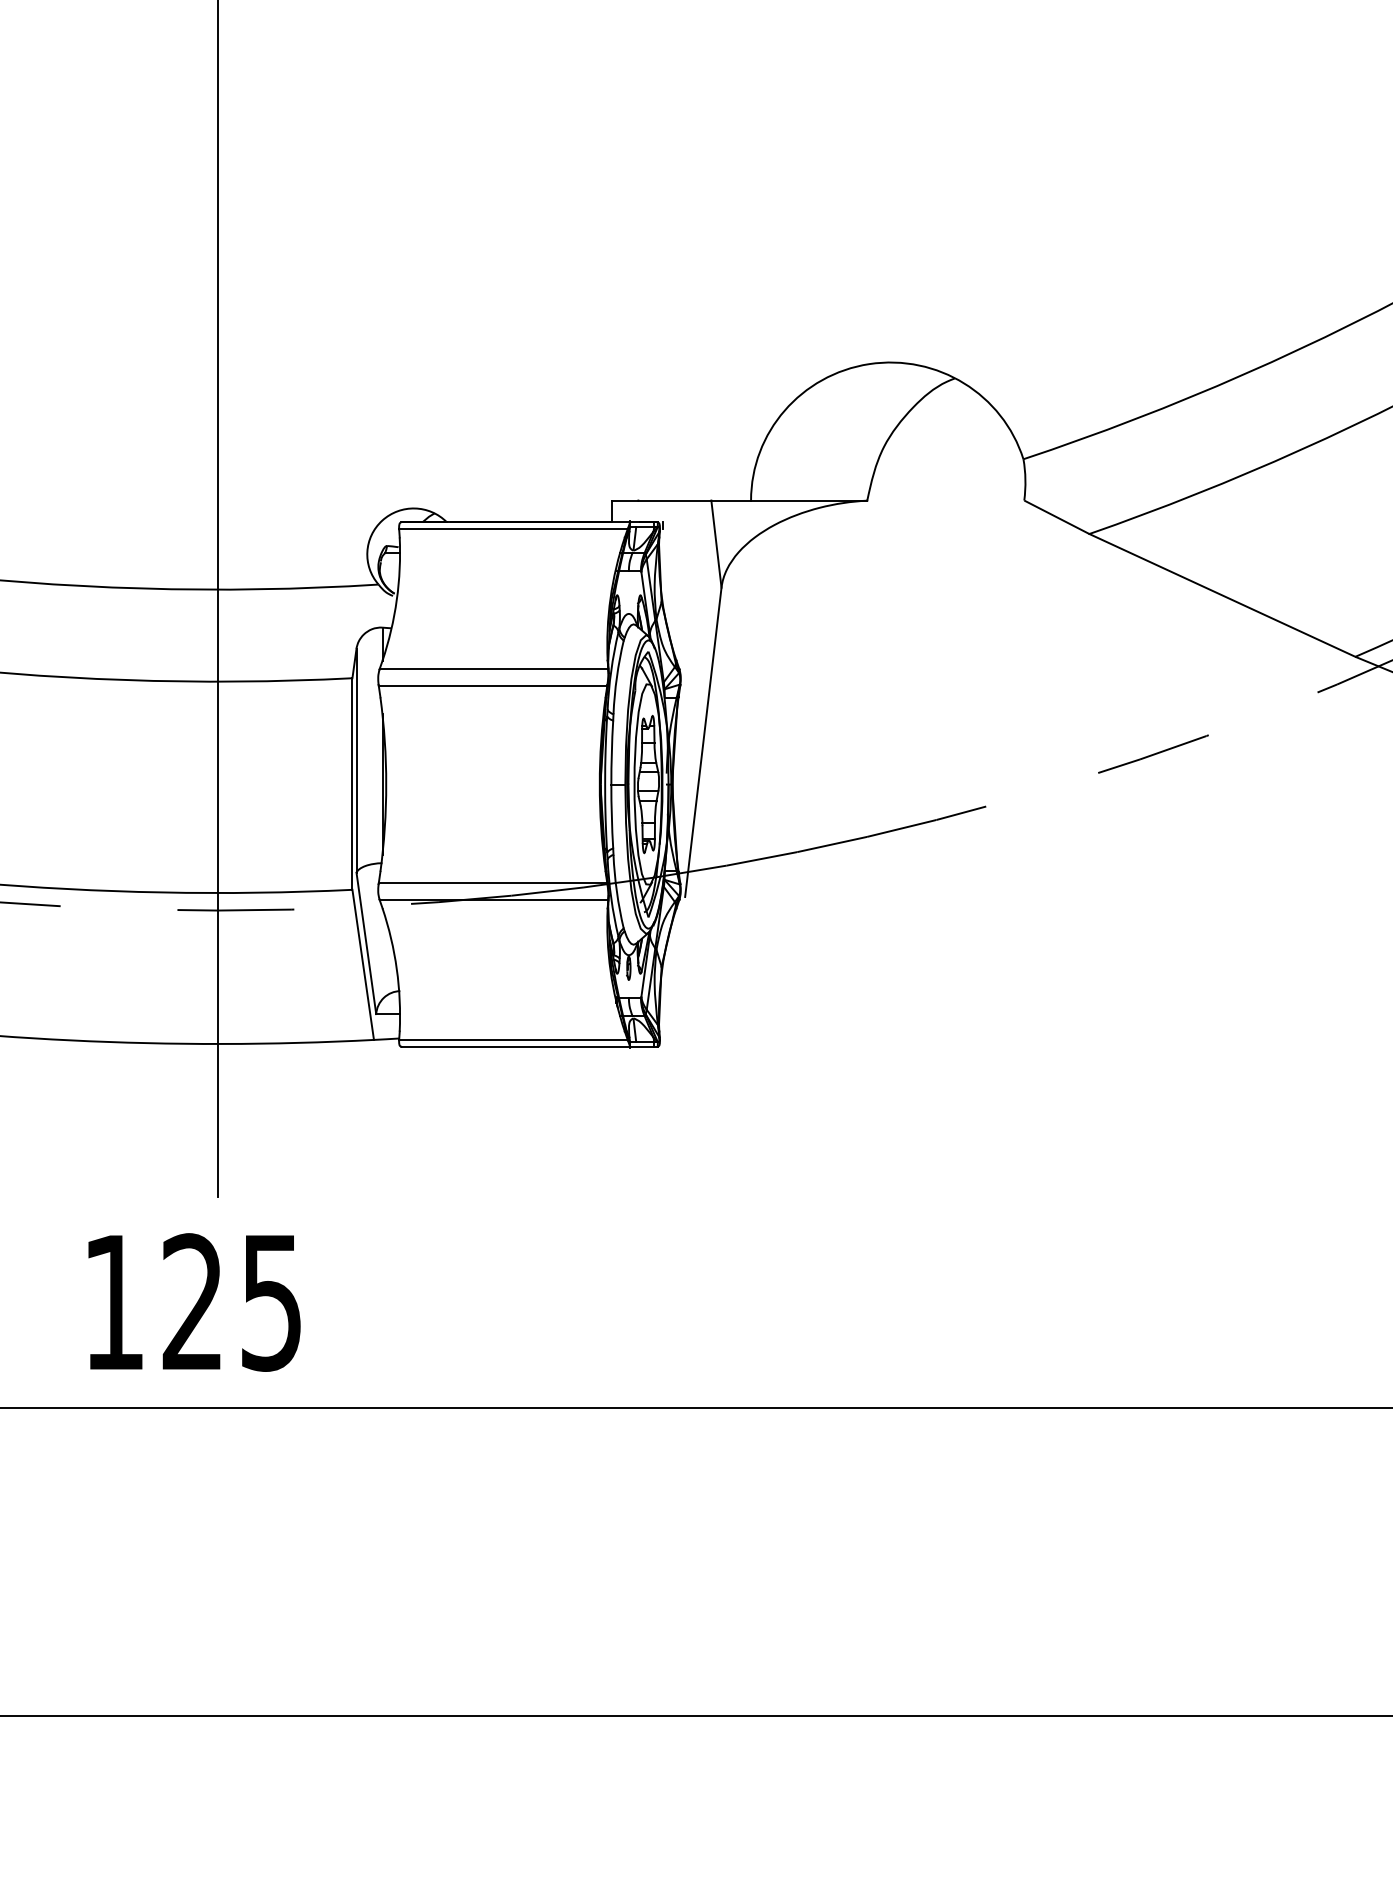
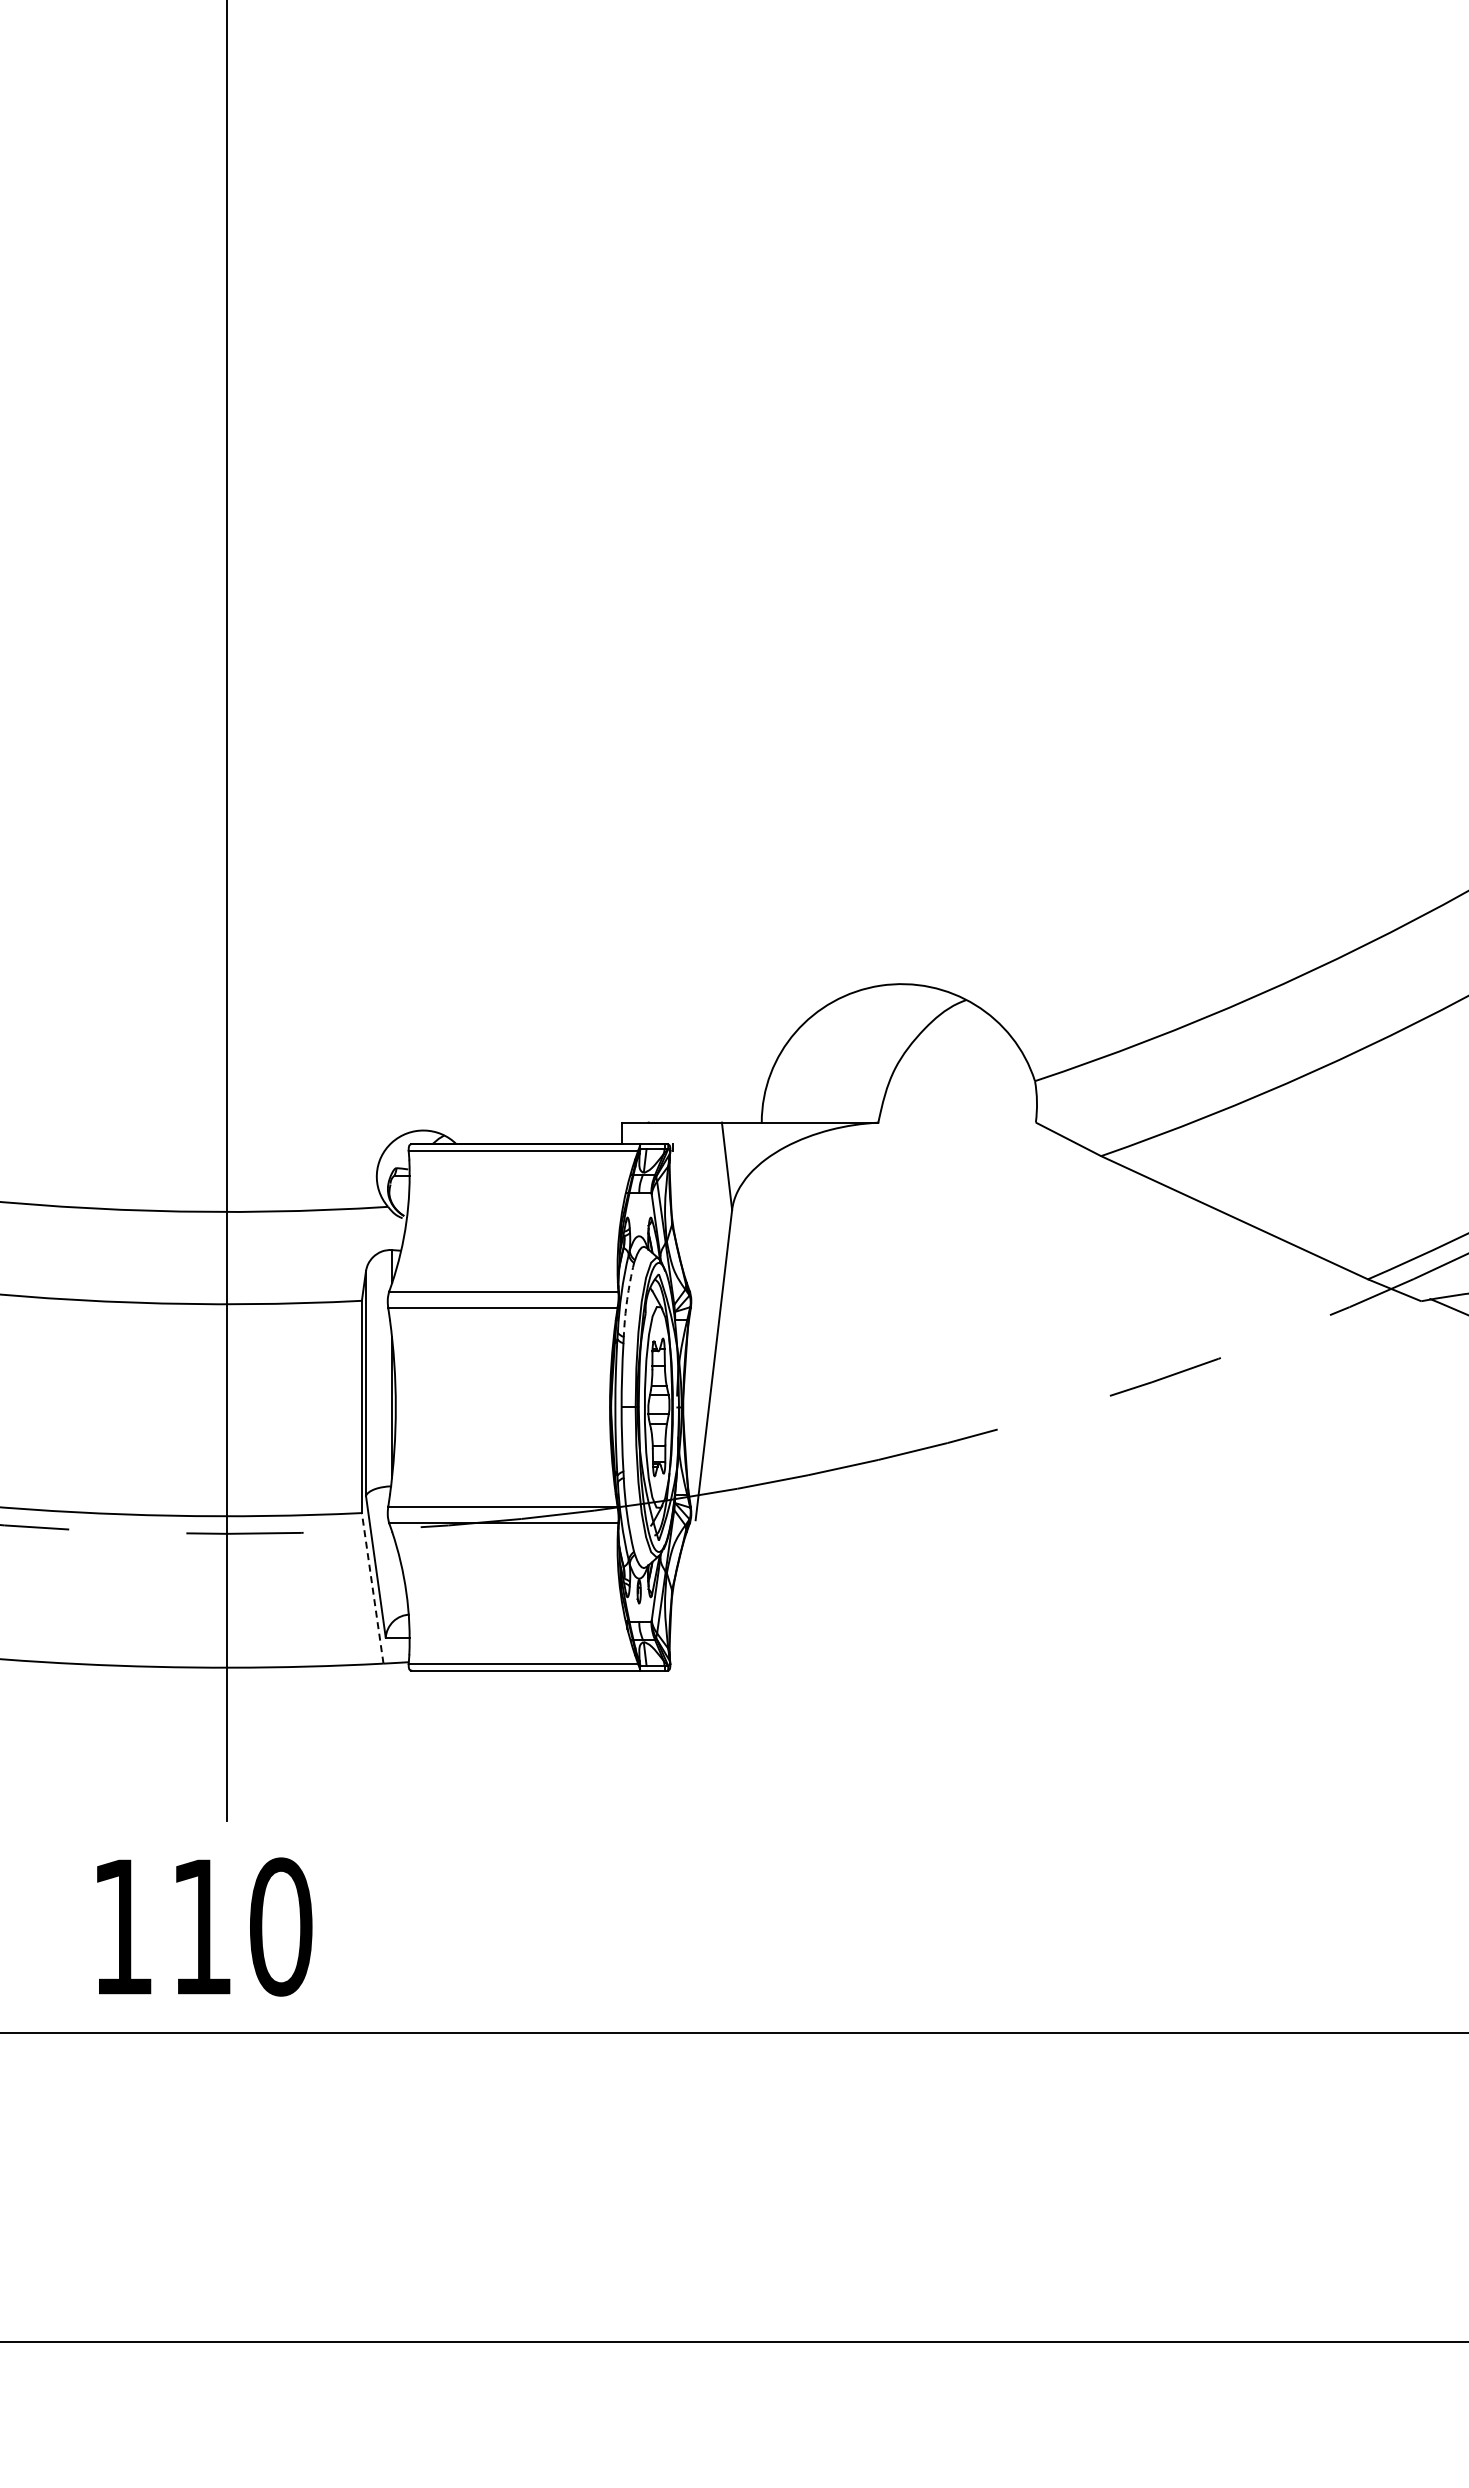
arc: (617, 676) -> (627, 1299), solid -> dashed
line: (363, 964) -> (372, 1587), solid -> dashed
text: (232, 1301) -> (241, 1926), 125 -> 110

